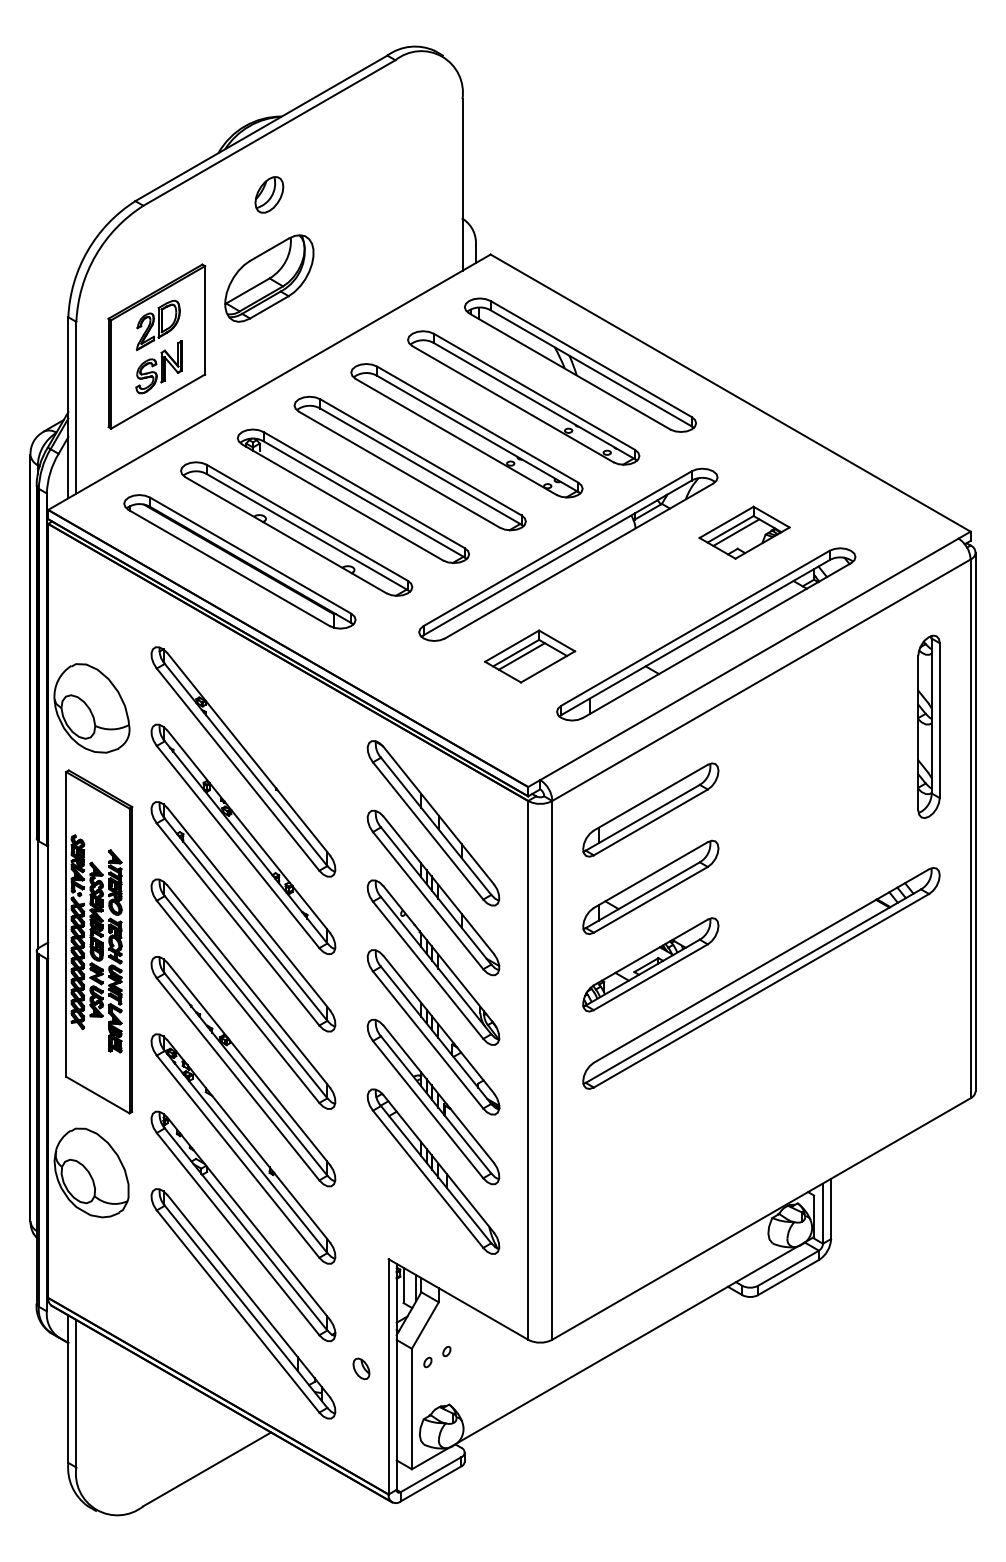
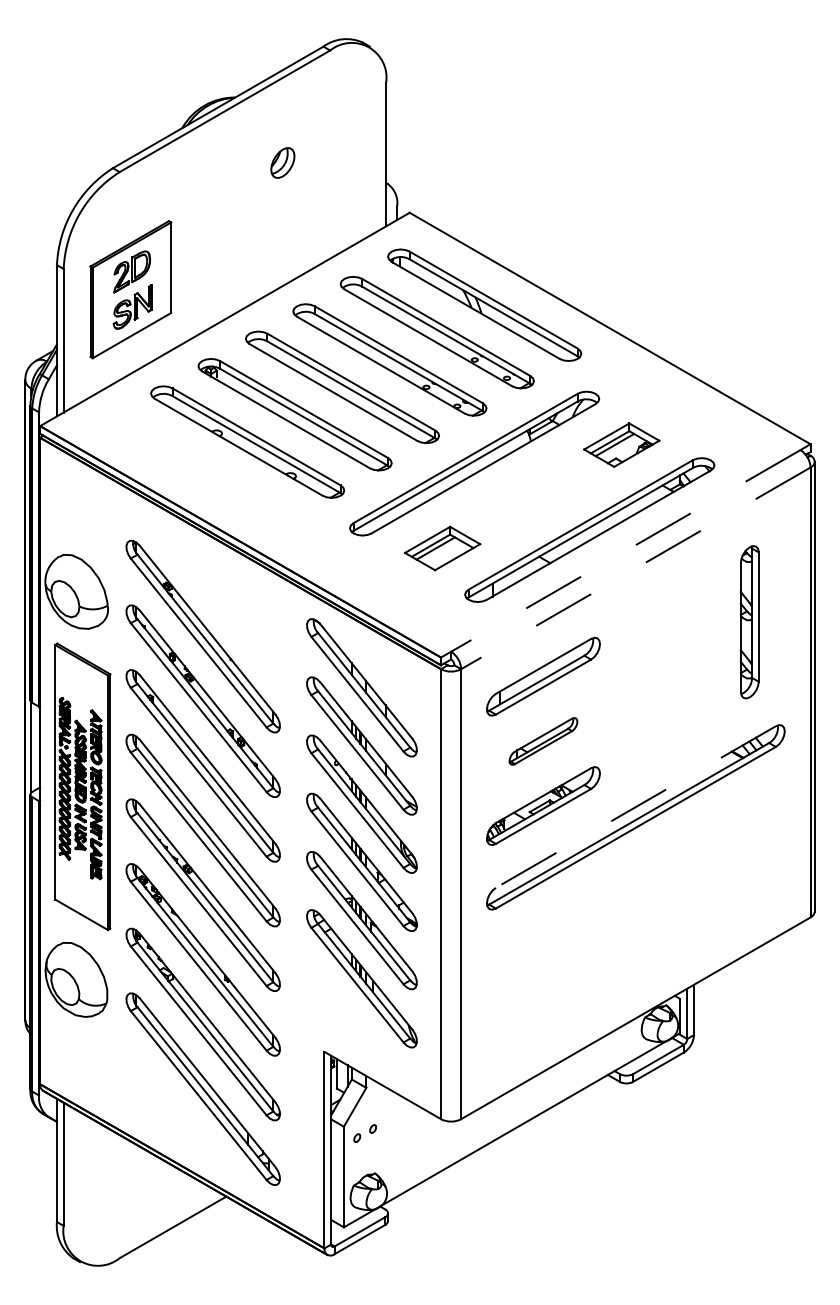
part: (268, 194) -> (282, 162), moved
part: (268, 278) -> (224, 232), removed
part: (238, 561) -> (199, 469), removed
line: (749, 658) -> (625, 550), solid -> dashed
line: (761, 680) -> (635, 568), solid -> dashed
part: (928, 727) -> (749, 622), moved
part: (650, 887) -> (543, 741), size x0.6
line: (761, 966) -> (635, 807), solid -> dashed
part: (361, 1368) -> (301, 1143), removed

